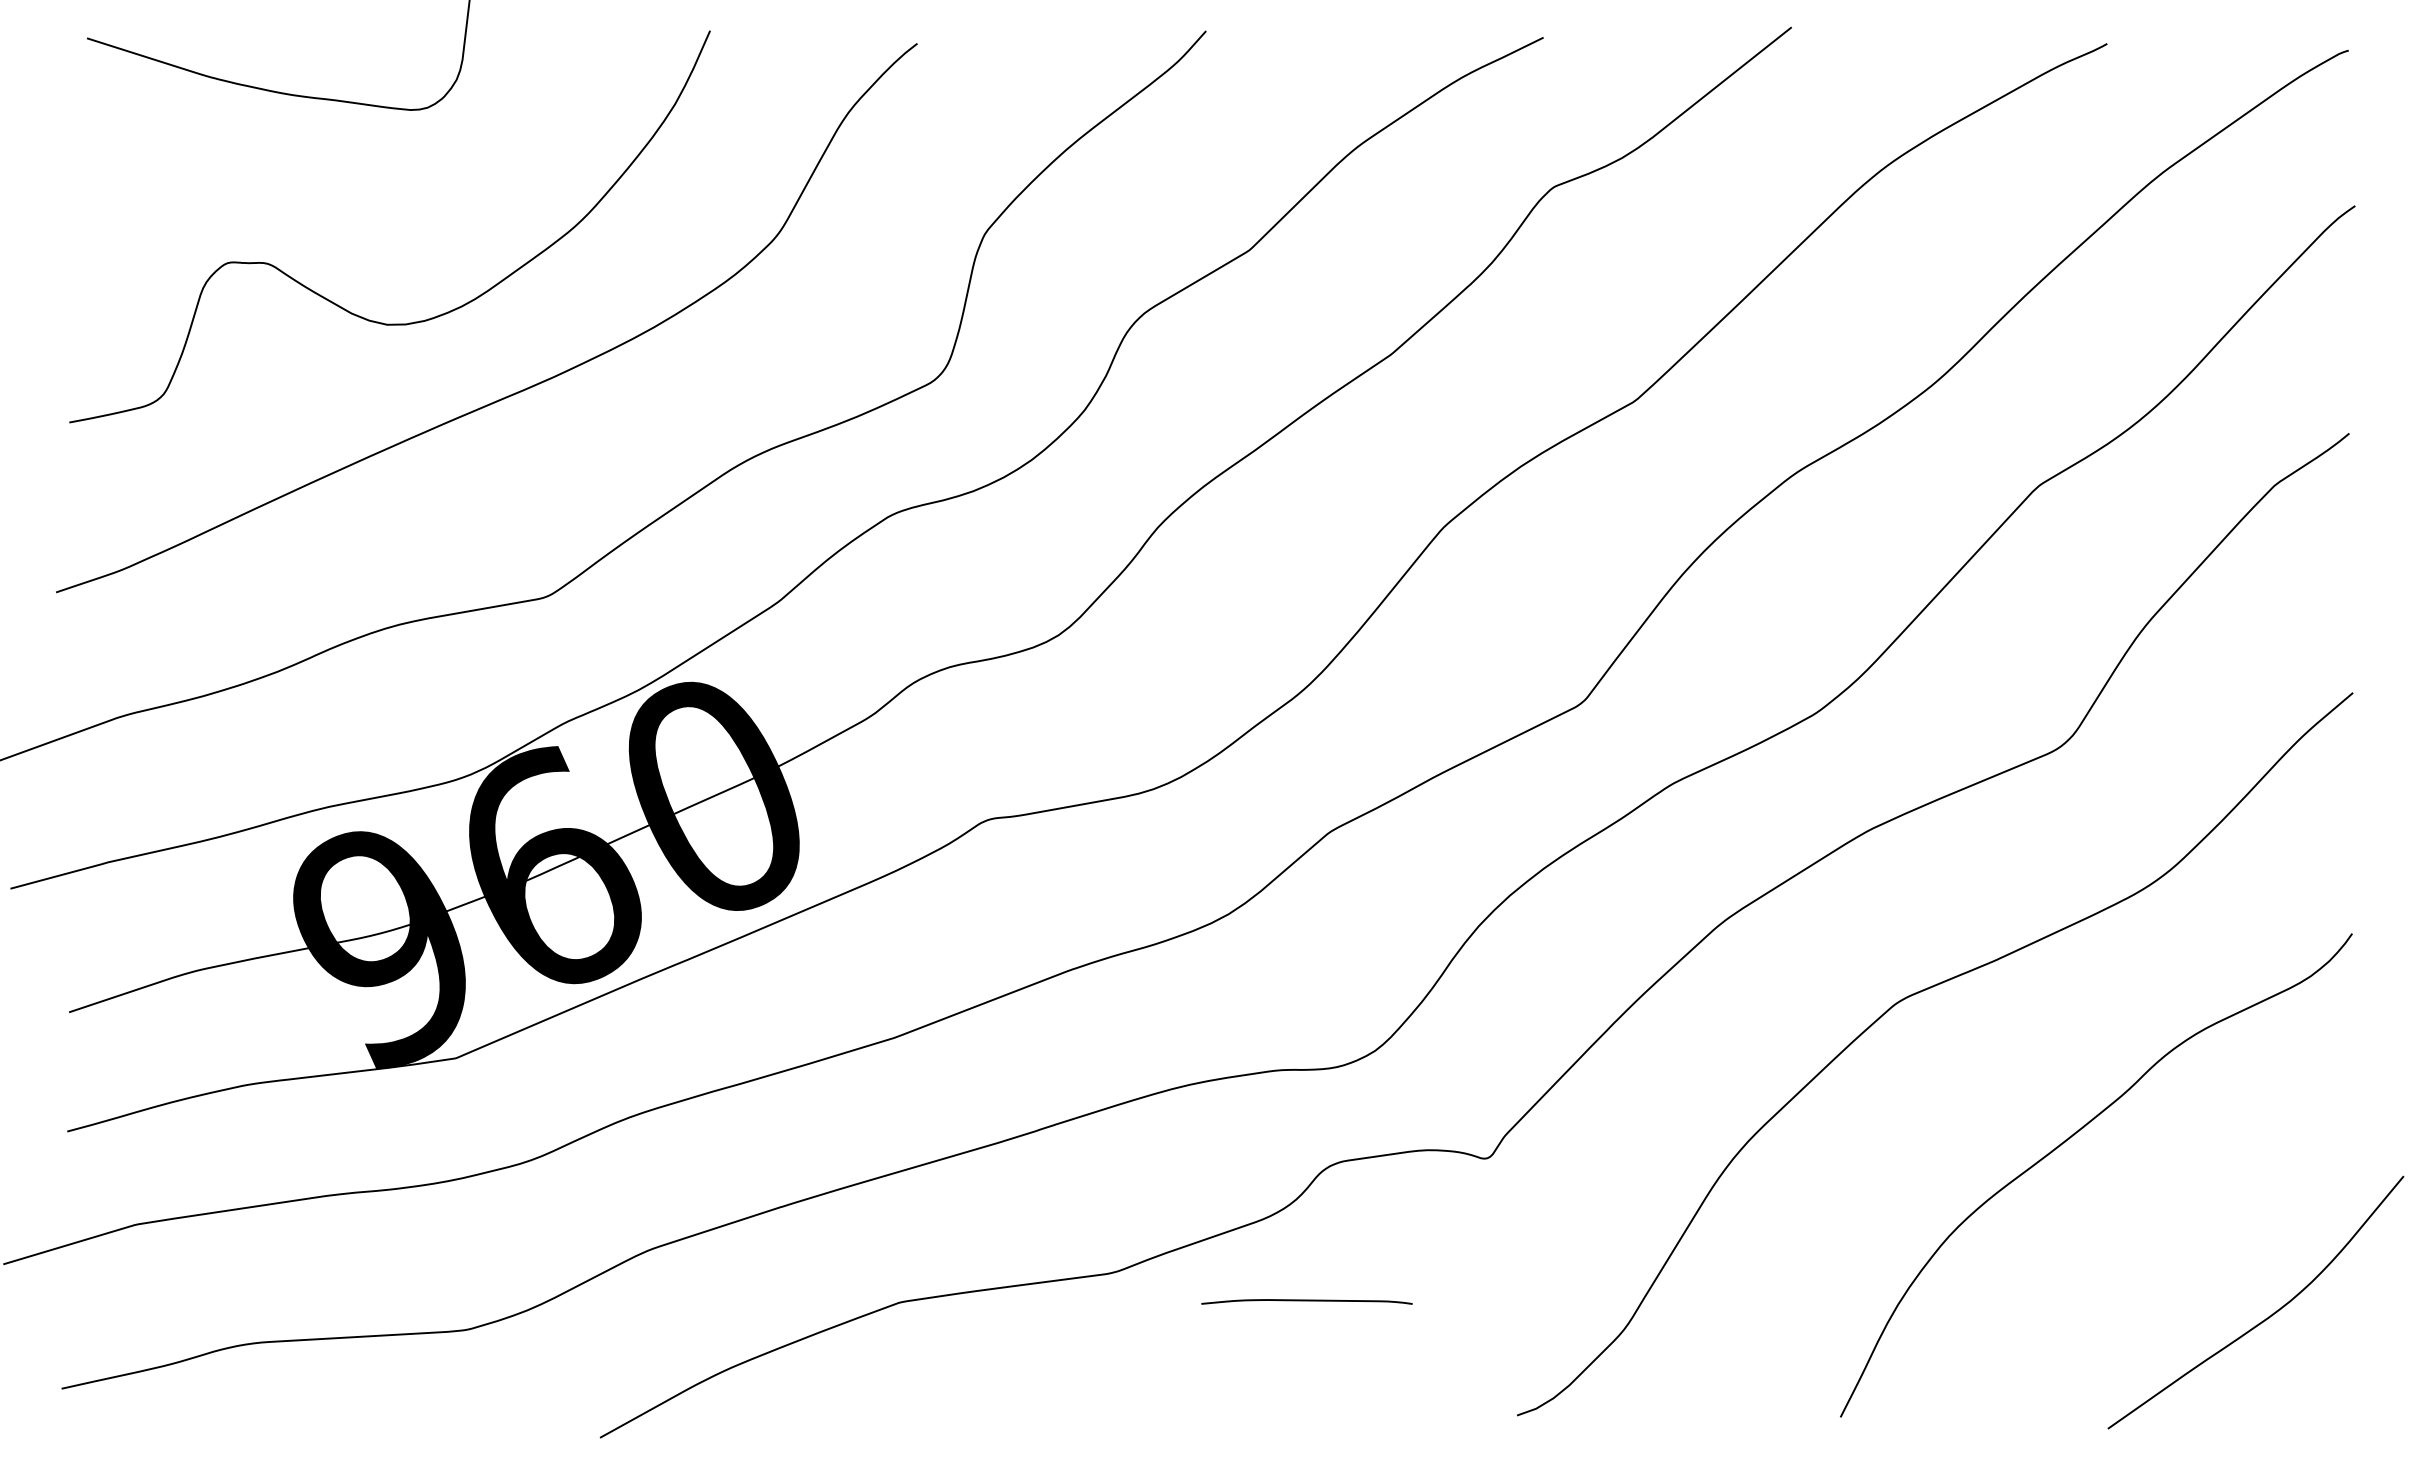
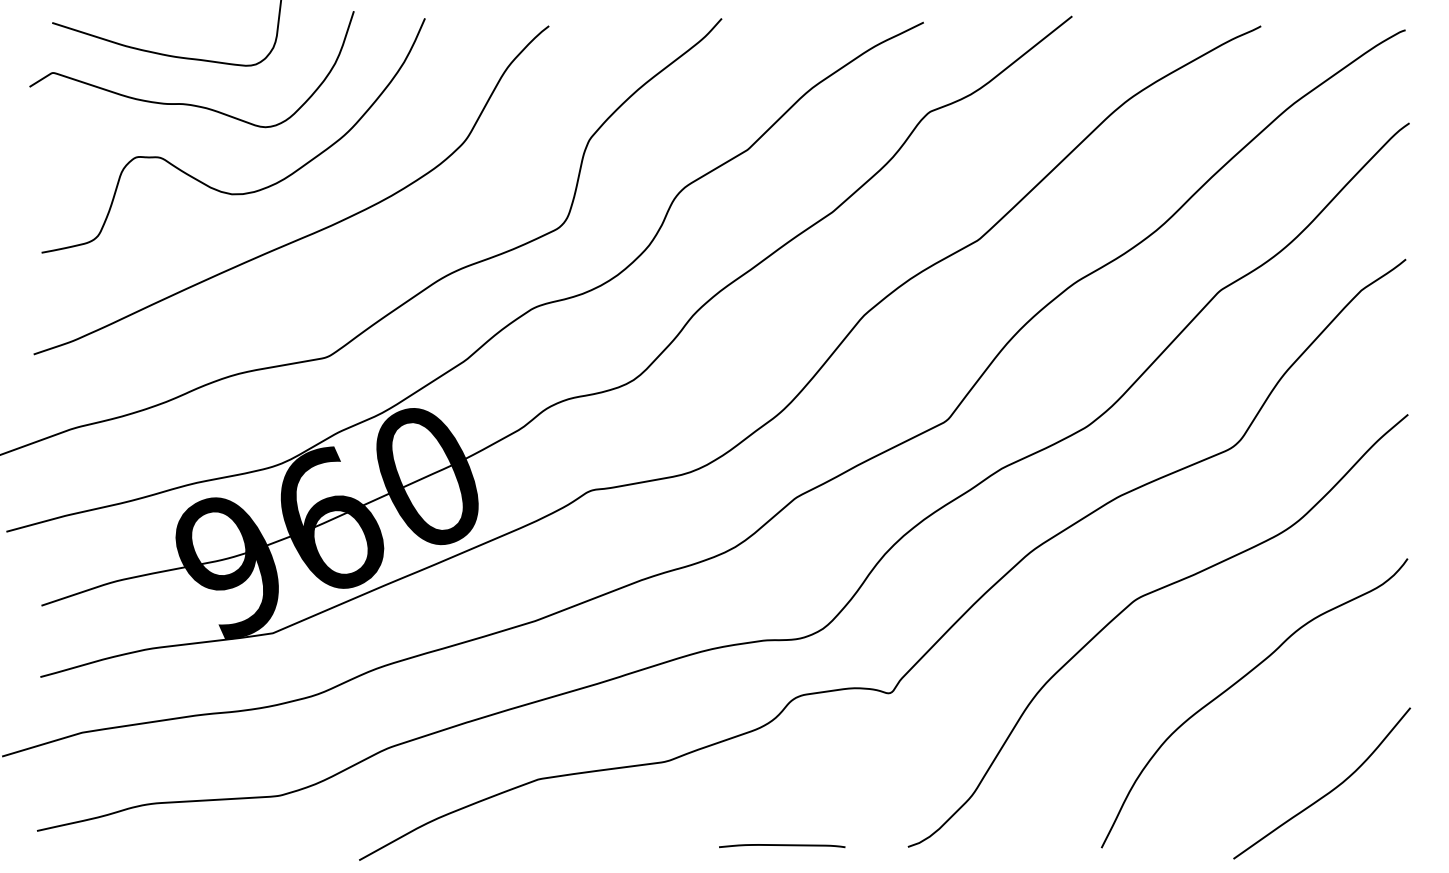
curve: (314, 173) -> (188, 103), added
curve: (1307, 1302) -> (782, 846), moved
curve: (2264, 1317) -> (1327, 792), moved

